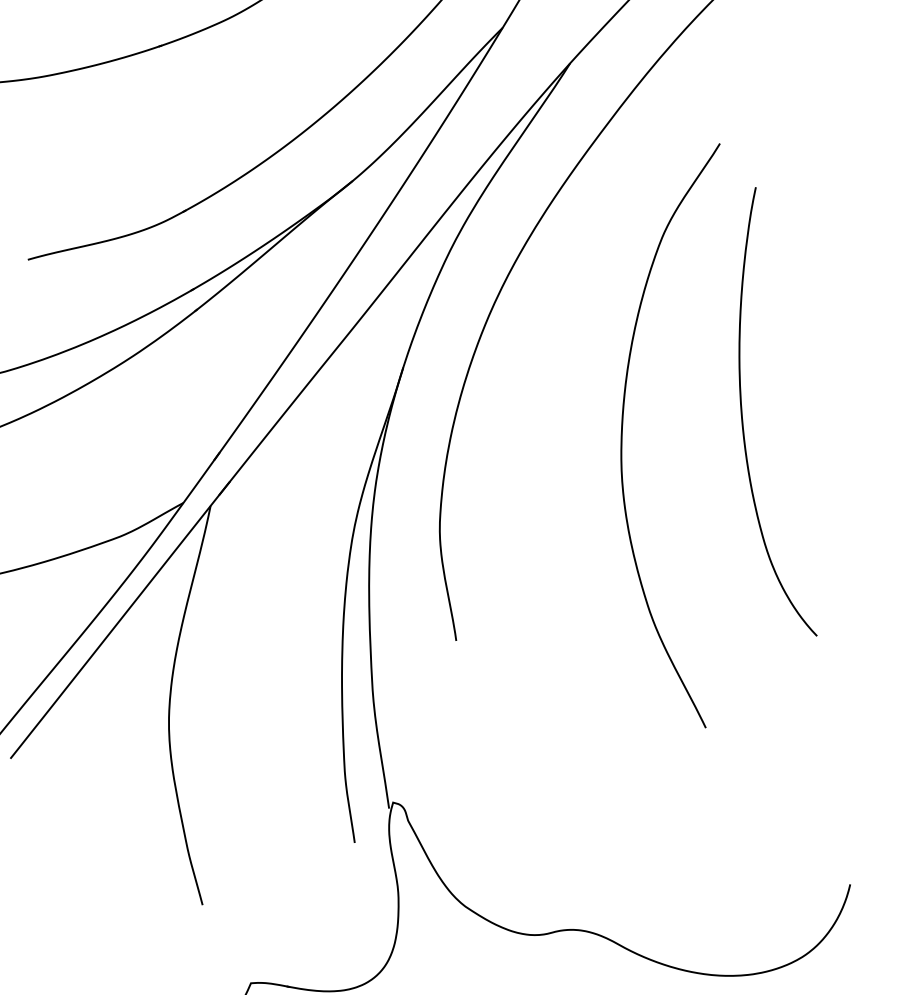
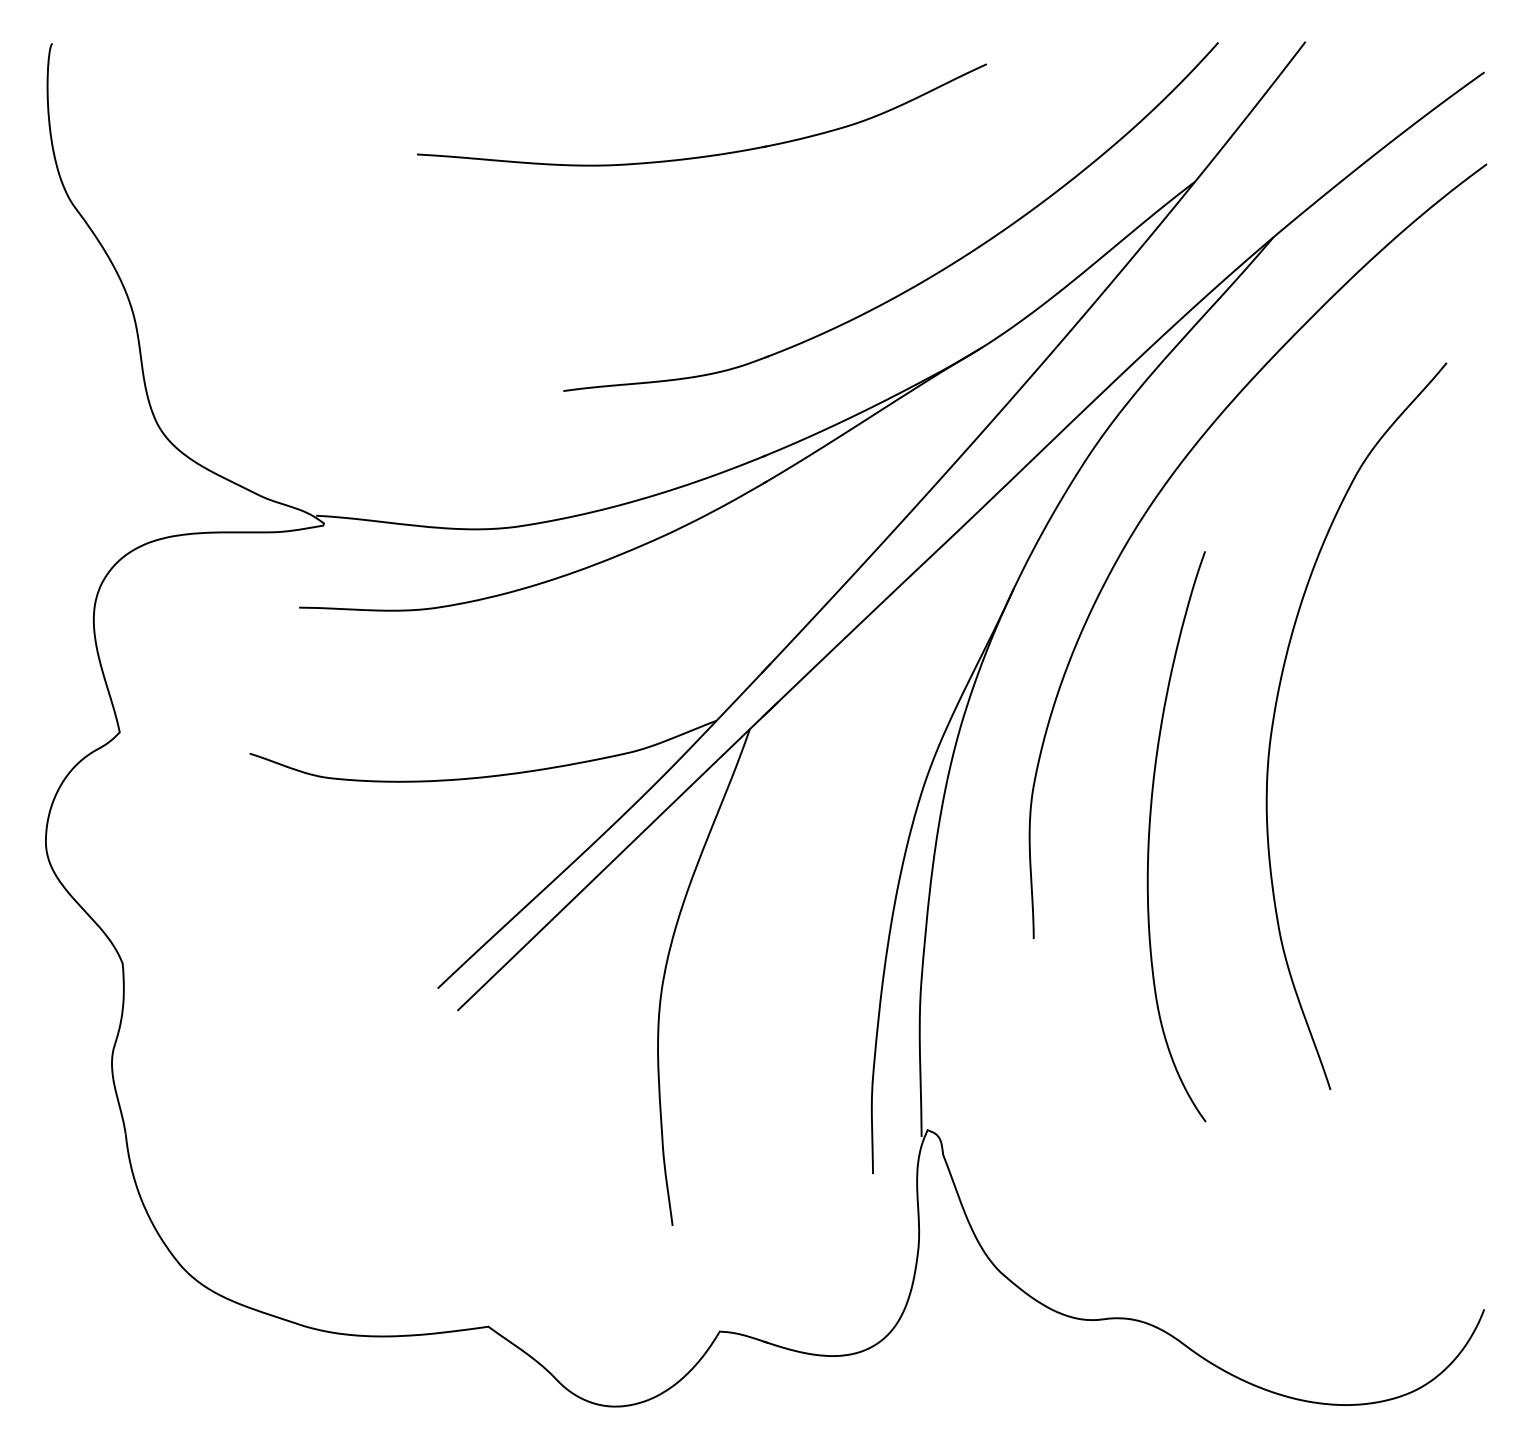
curve: (742, 414) -> (1150, 832), moved

